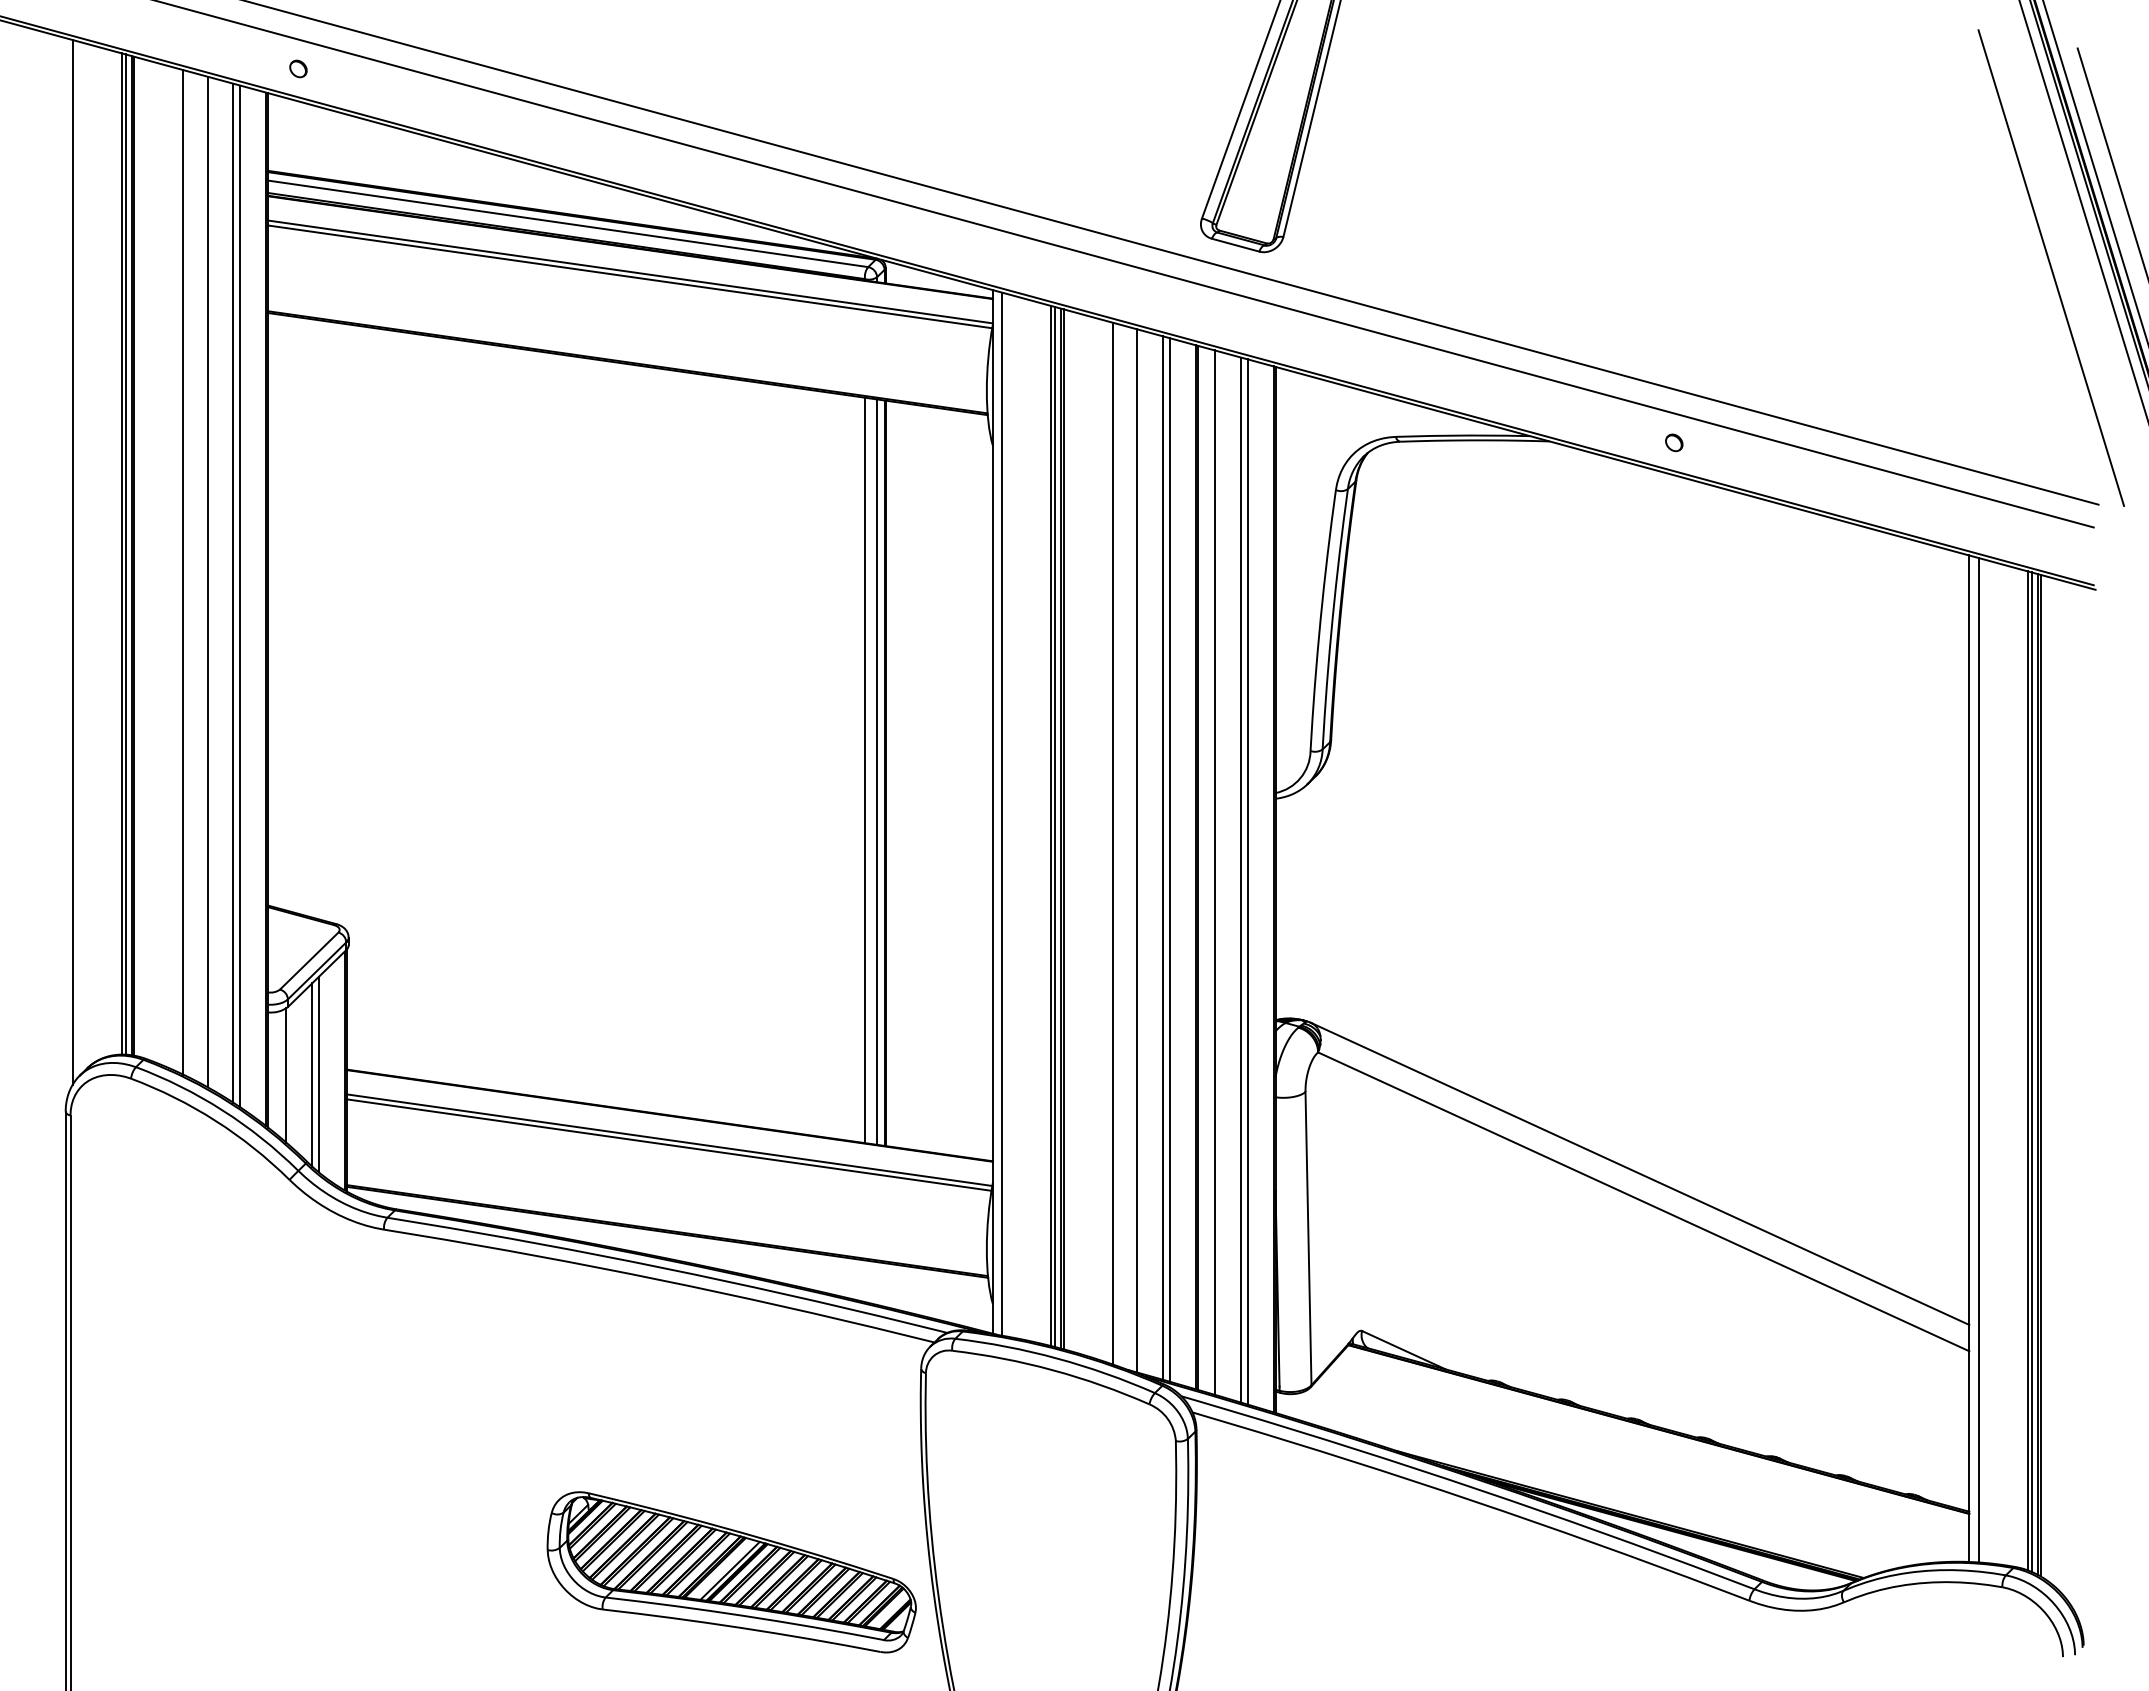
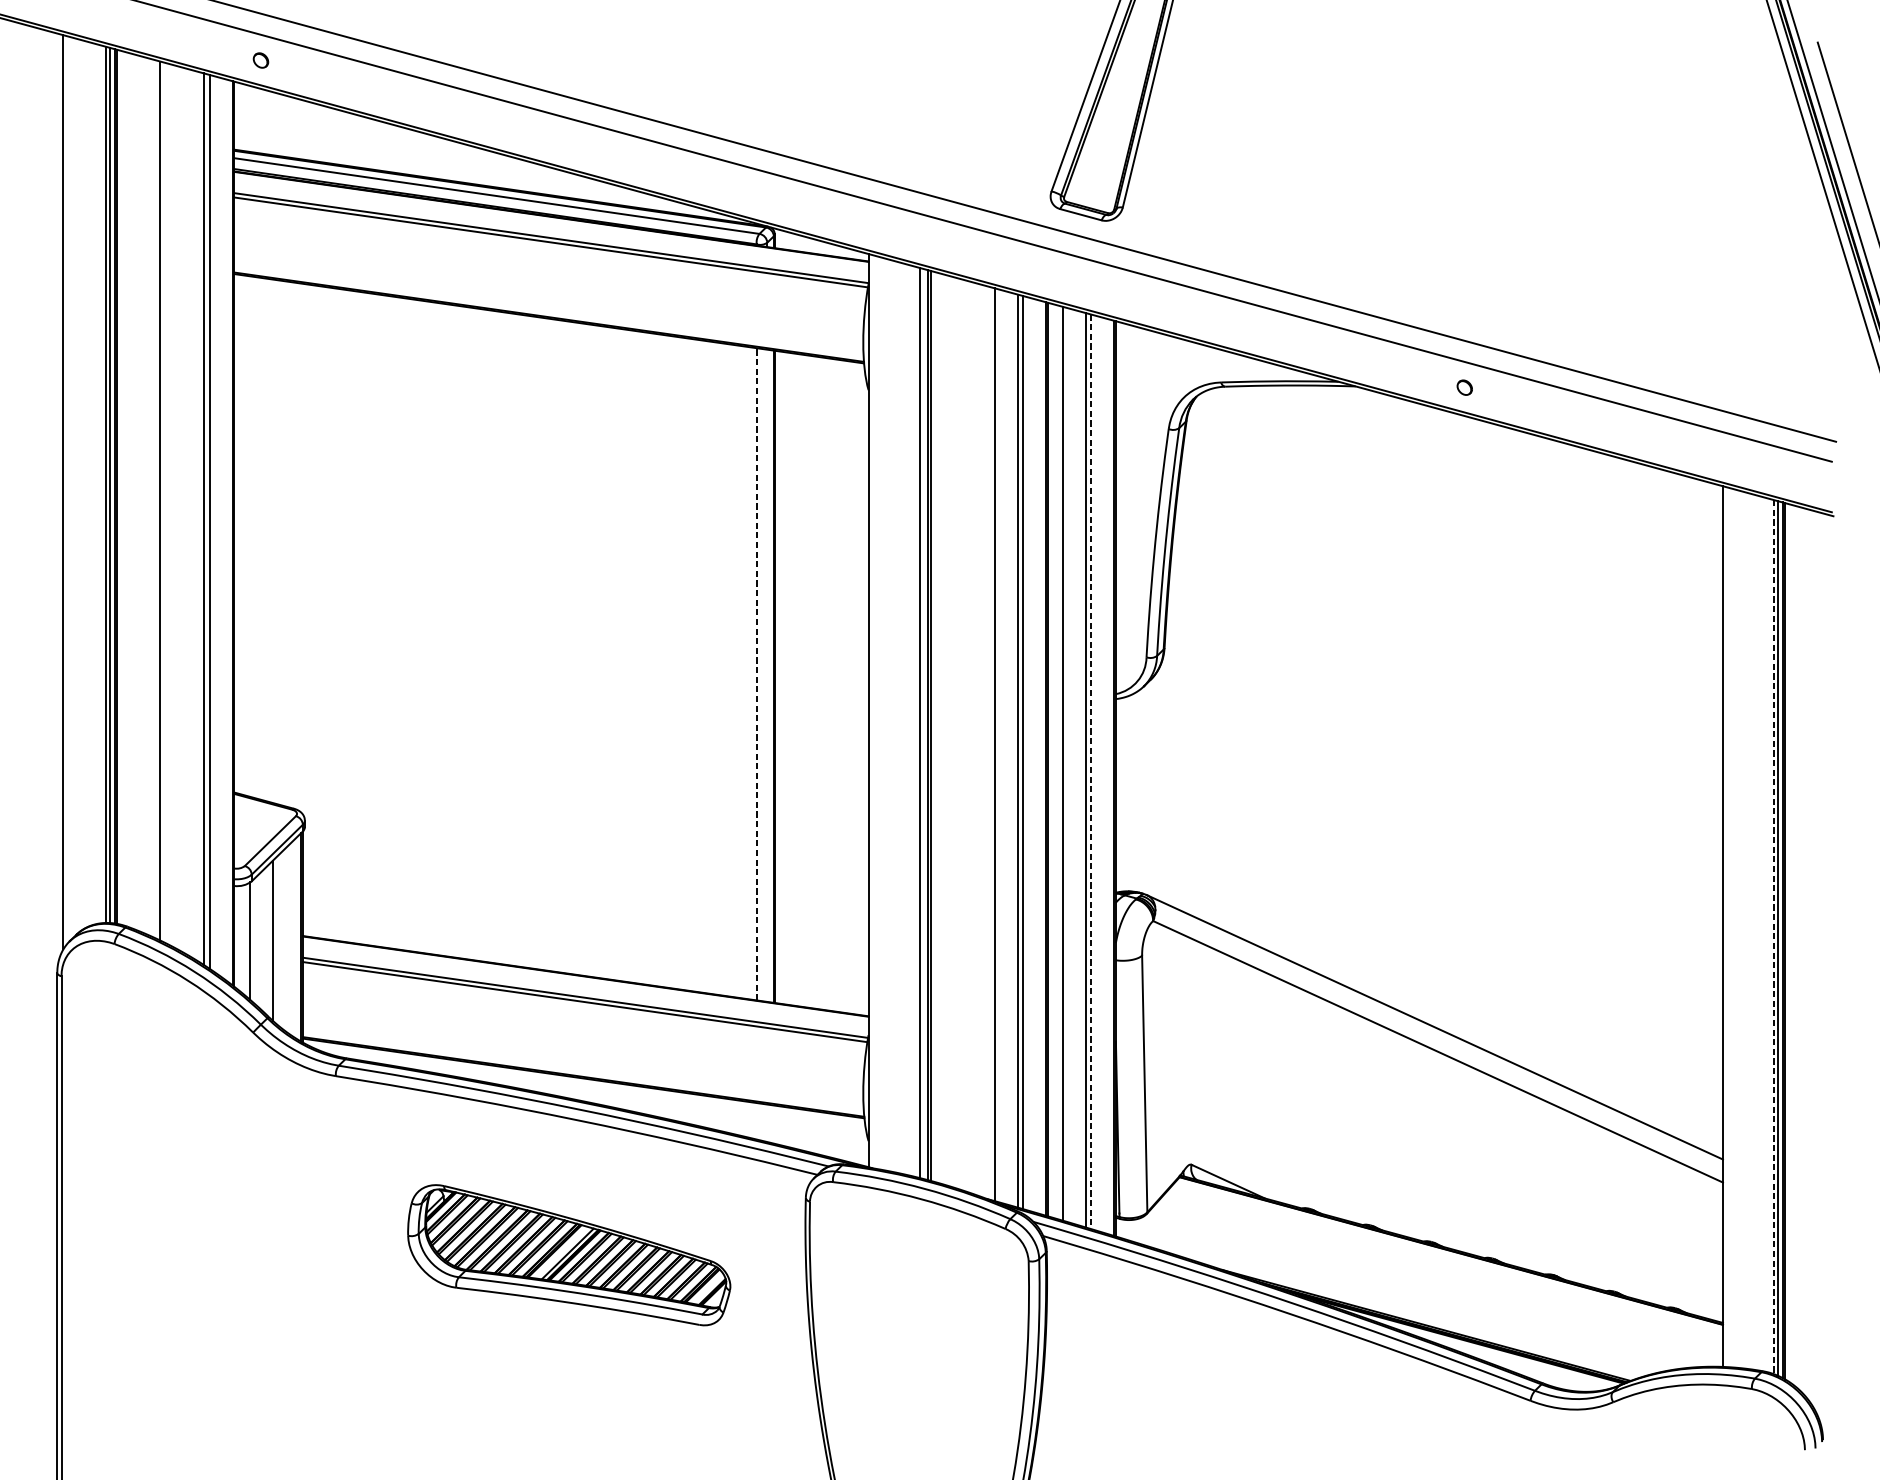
line: (2051, 268) -> (1794, 235), removed
line: (207, 581) -> (181, 509), removed
line: (865, 770) -> (757, 674), solid -> dashed
line: (877, 771) -> (767, 675), removed
line: (1002, 813) -> (877, 712), removed
line: (1055, 827) -> (923, 724), removed
line: (1113, 843) -> (974, 738), removed
line: (1247, 881) -> (1091, 771), solid -> dashed
line: (1978, 1060) -> (1731, 928), removed
line: (2027, 1070) -> (1773, 936), solid -> dashed
line: (318, 1074) -> (278, 940), removed
part: (731, 1572) -> (569, 1255), moved

